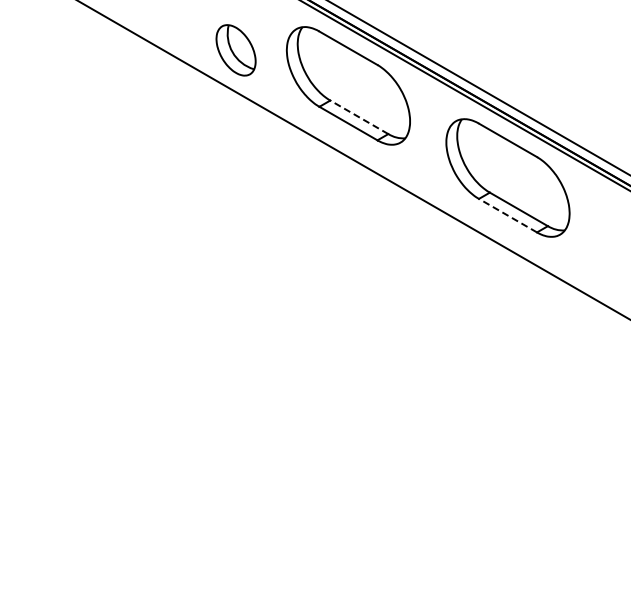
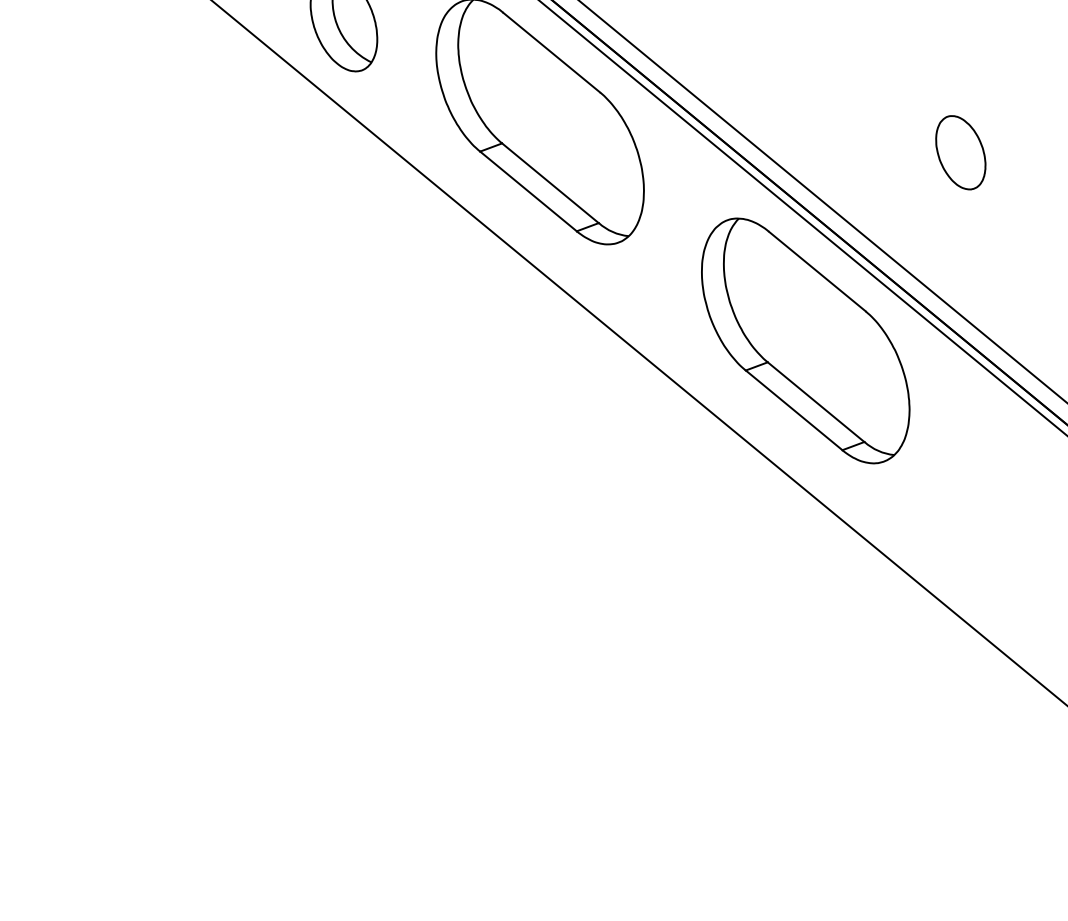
part: (572, 64) -> (959, 151), added
line: (359, 117) -> (550, 183), dashed -> solid
line: (508, 215) -> (795, 410), dashed -> solid

